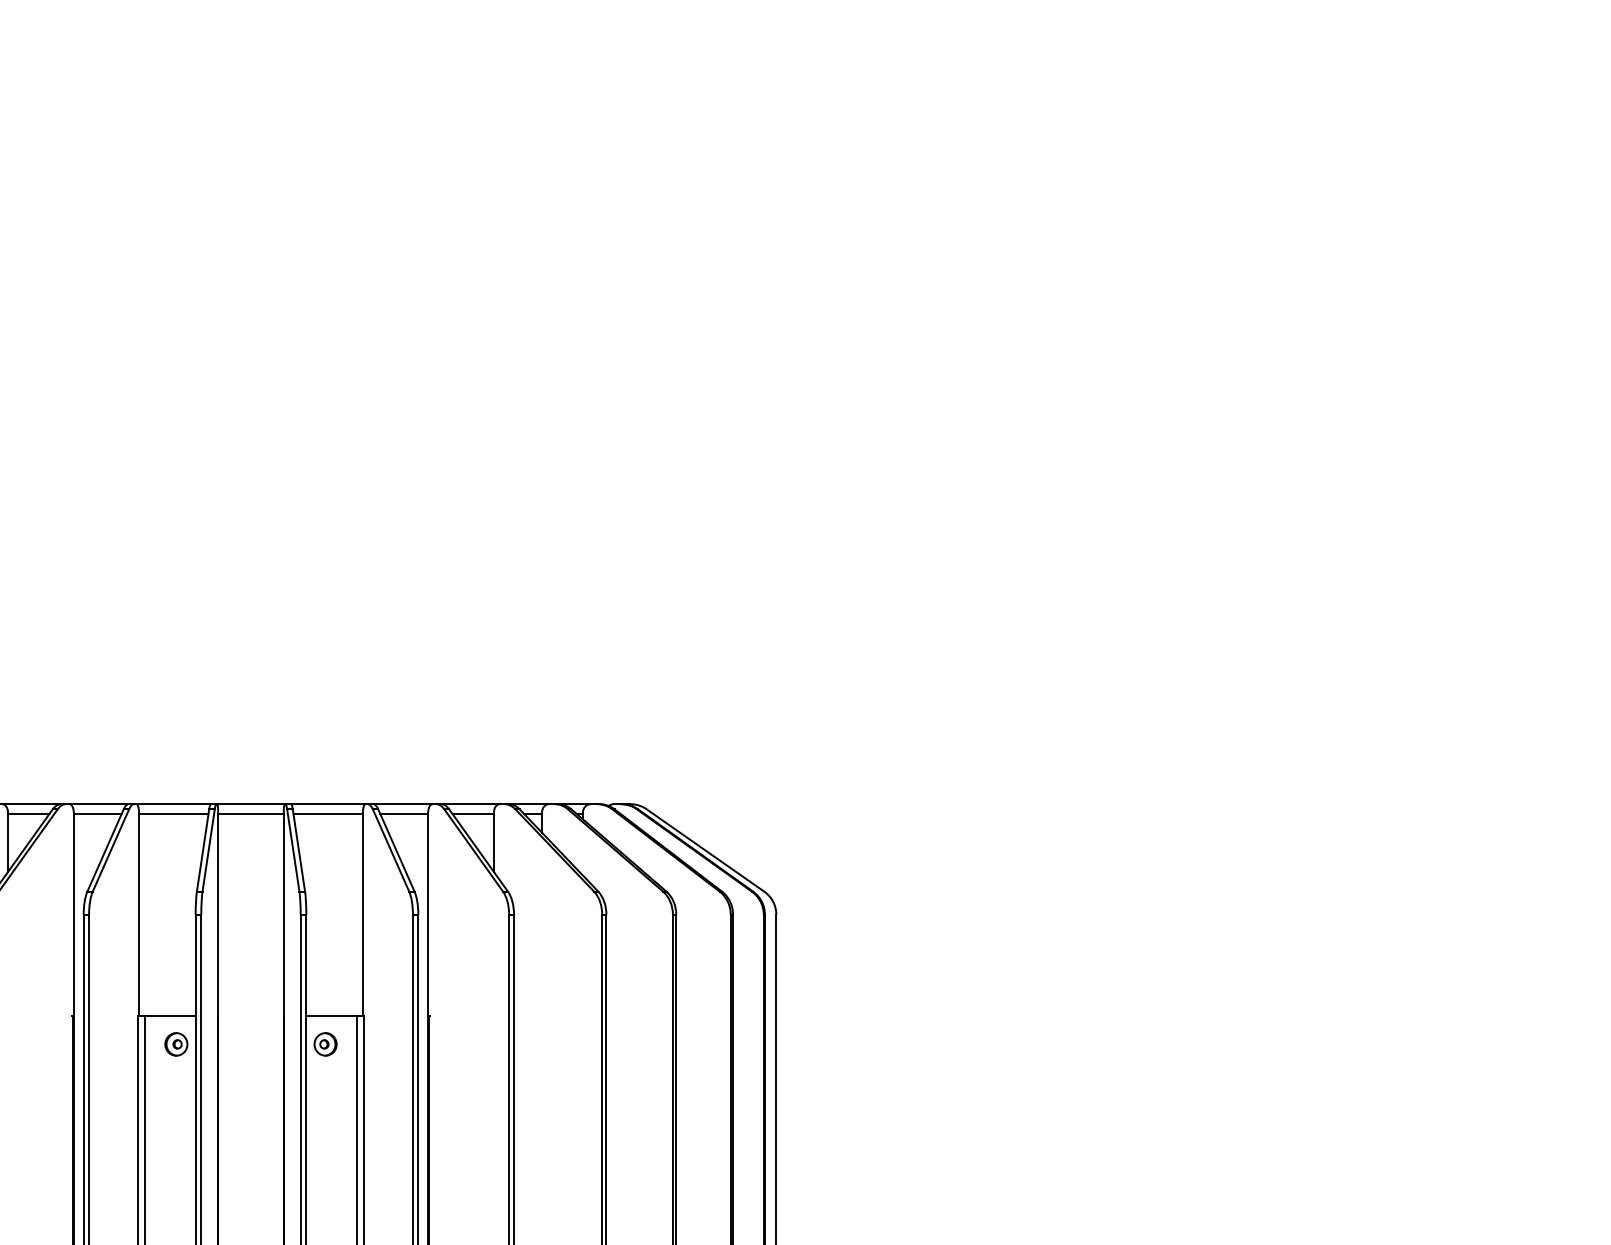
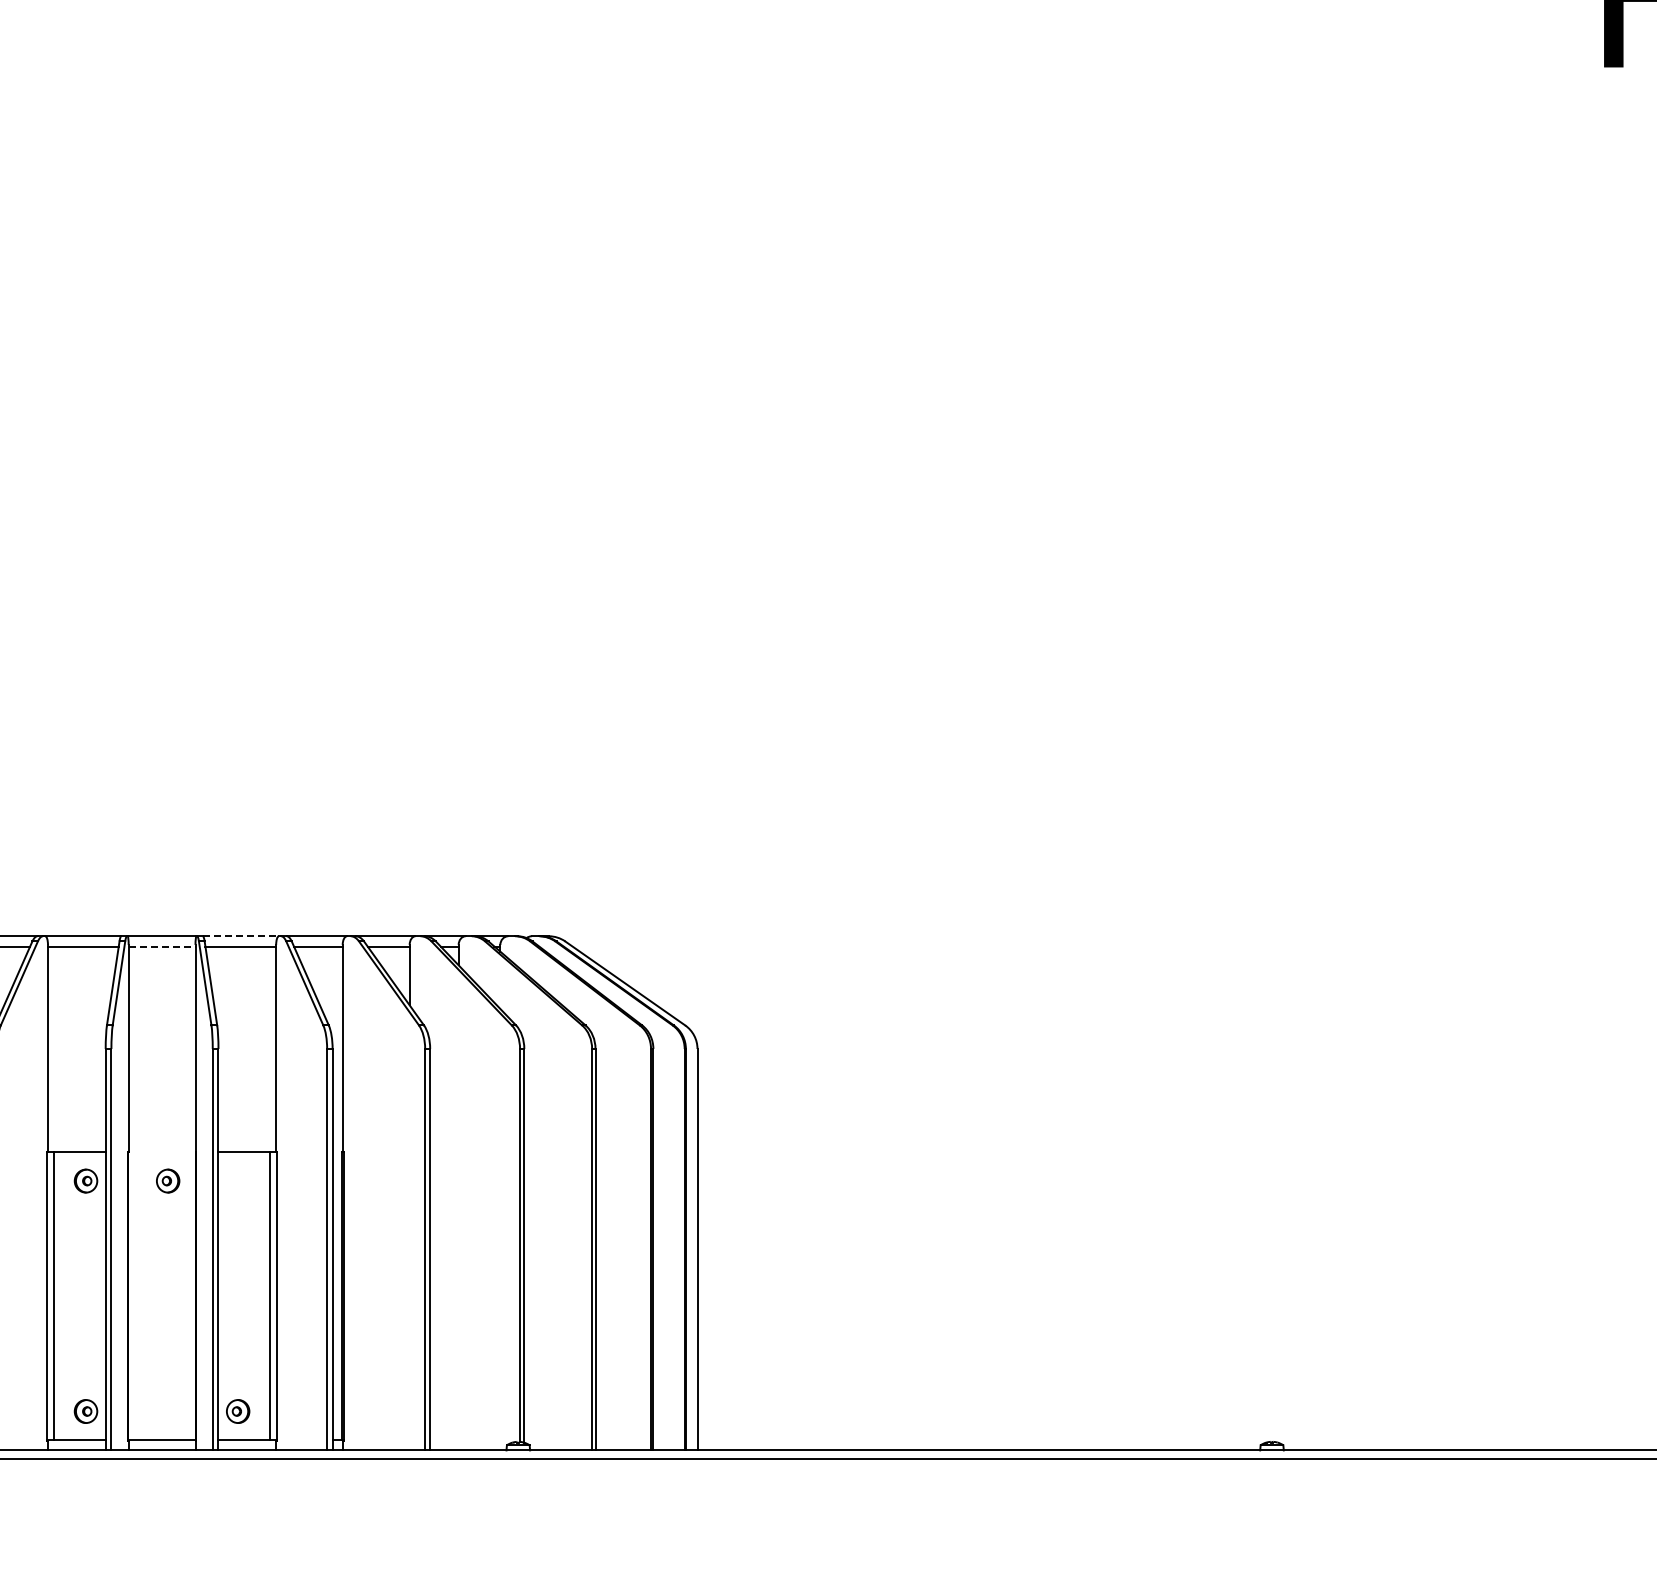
line: (327, 804) -> (240, 936), solid -> dashed
line: (251, 814) -> (162, 946), solid -> dashed
part: (325, 1043) -> (168, 1180), moved

